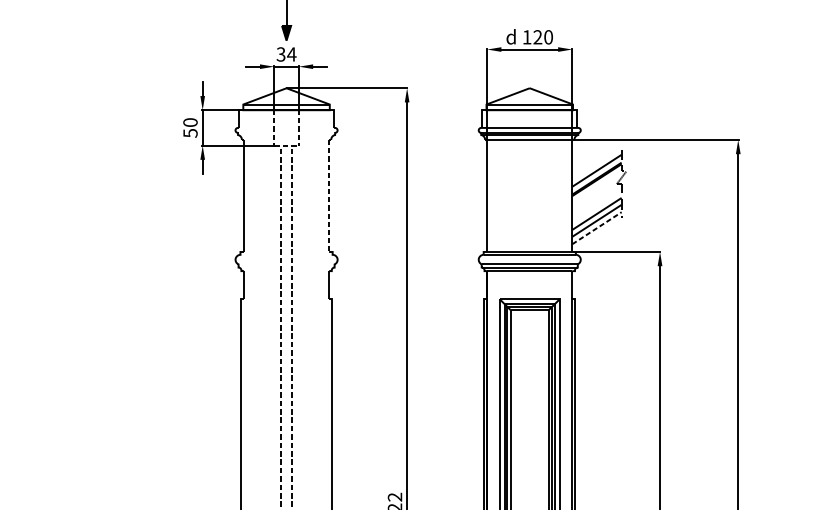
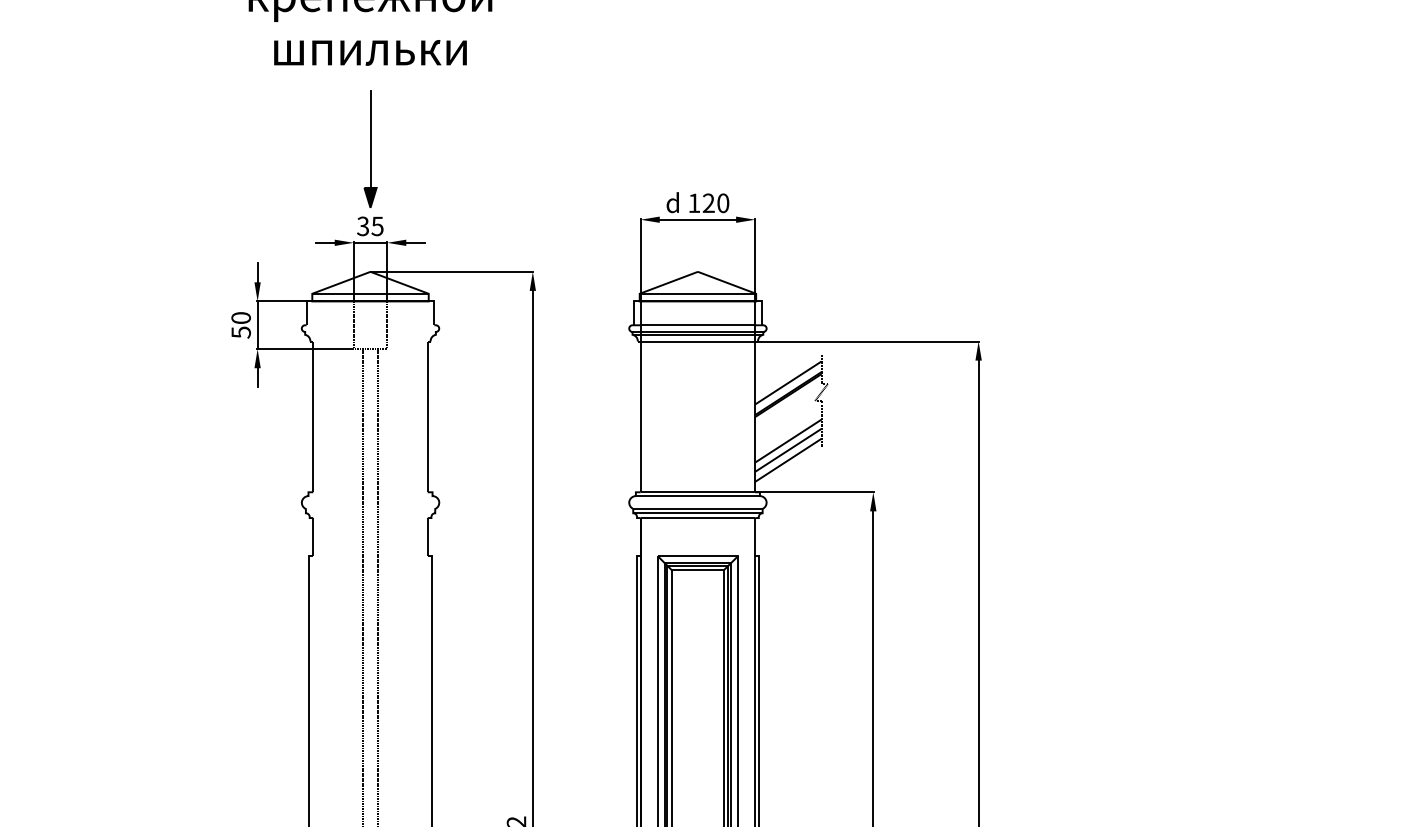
text: (291, 54) -> (377, 226), 34 -> 35
line: (328, 196) -> (427, 417), dashed -> solid
line: (597, 228) -> (788, 460), dashed -> solid

